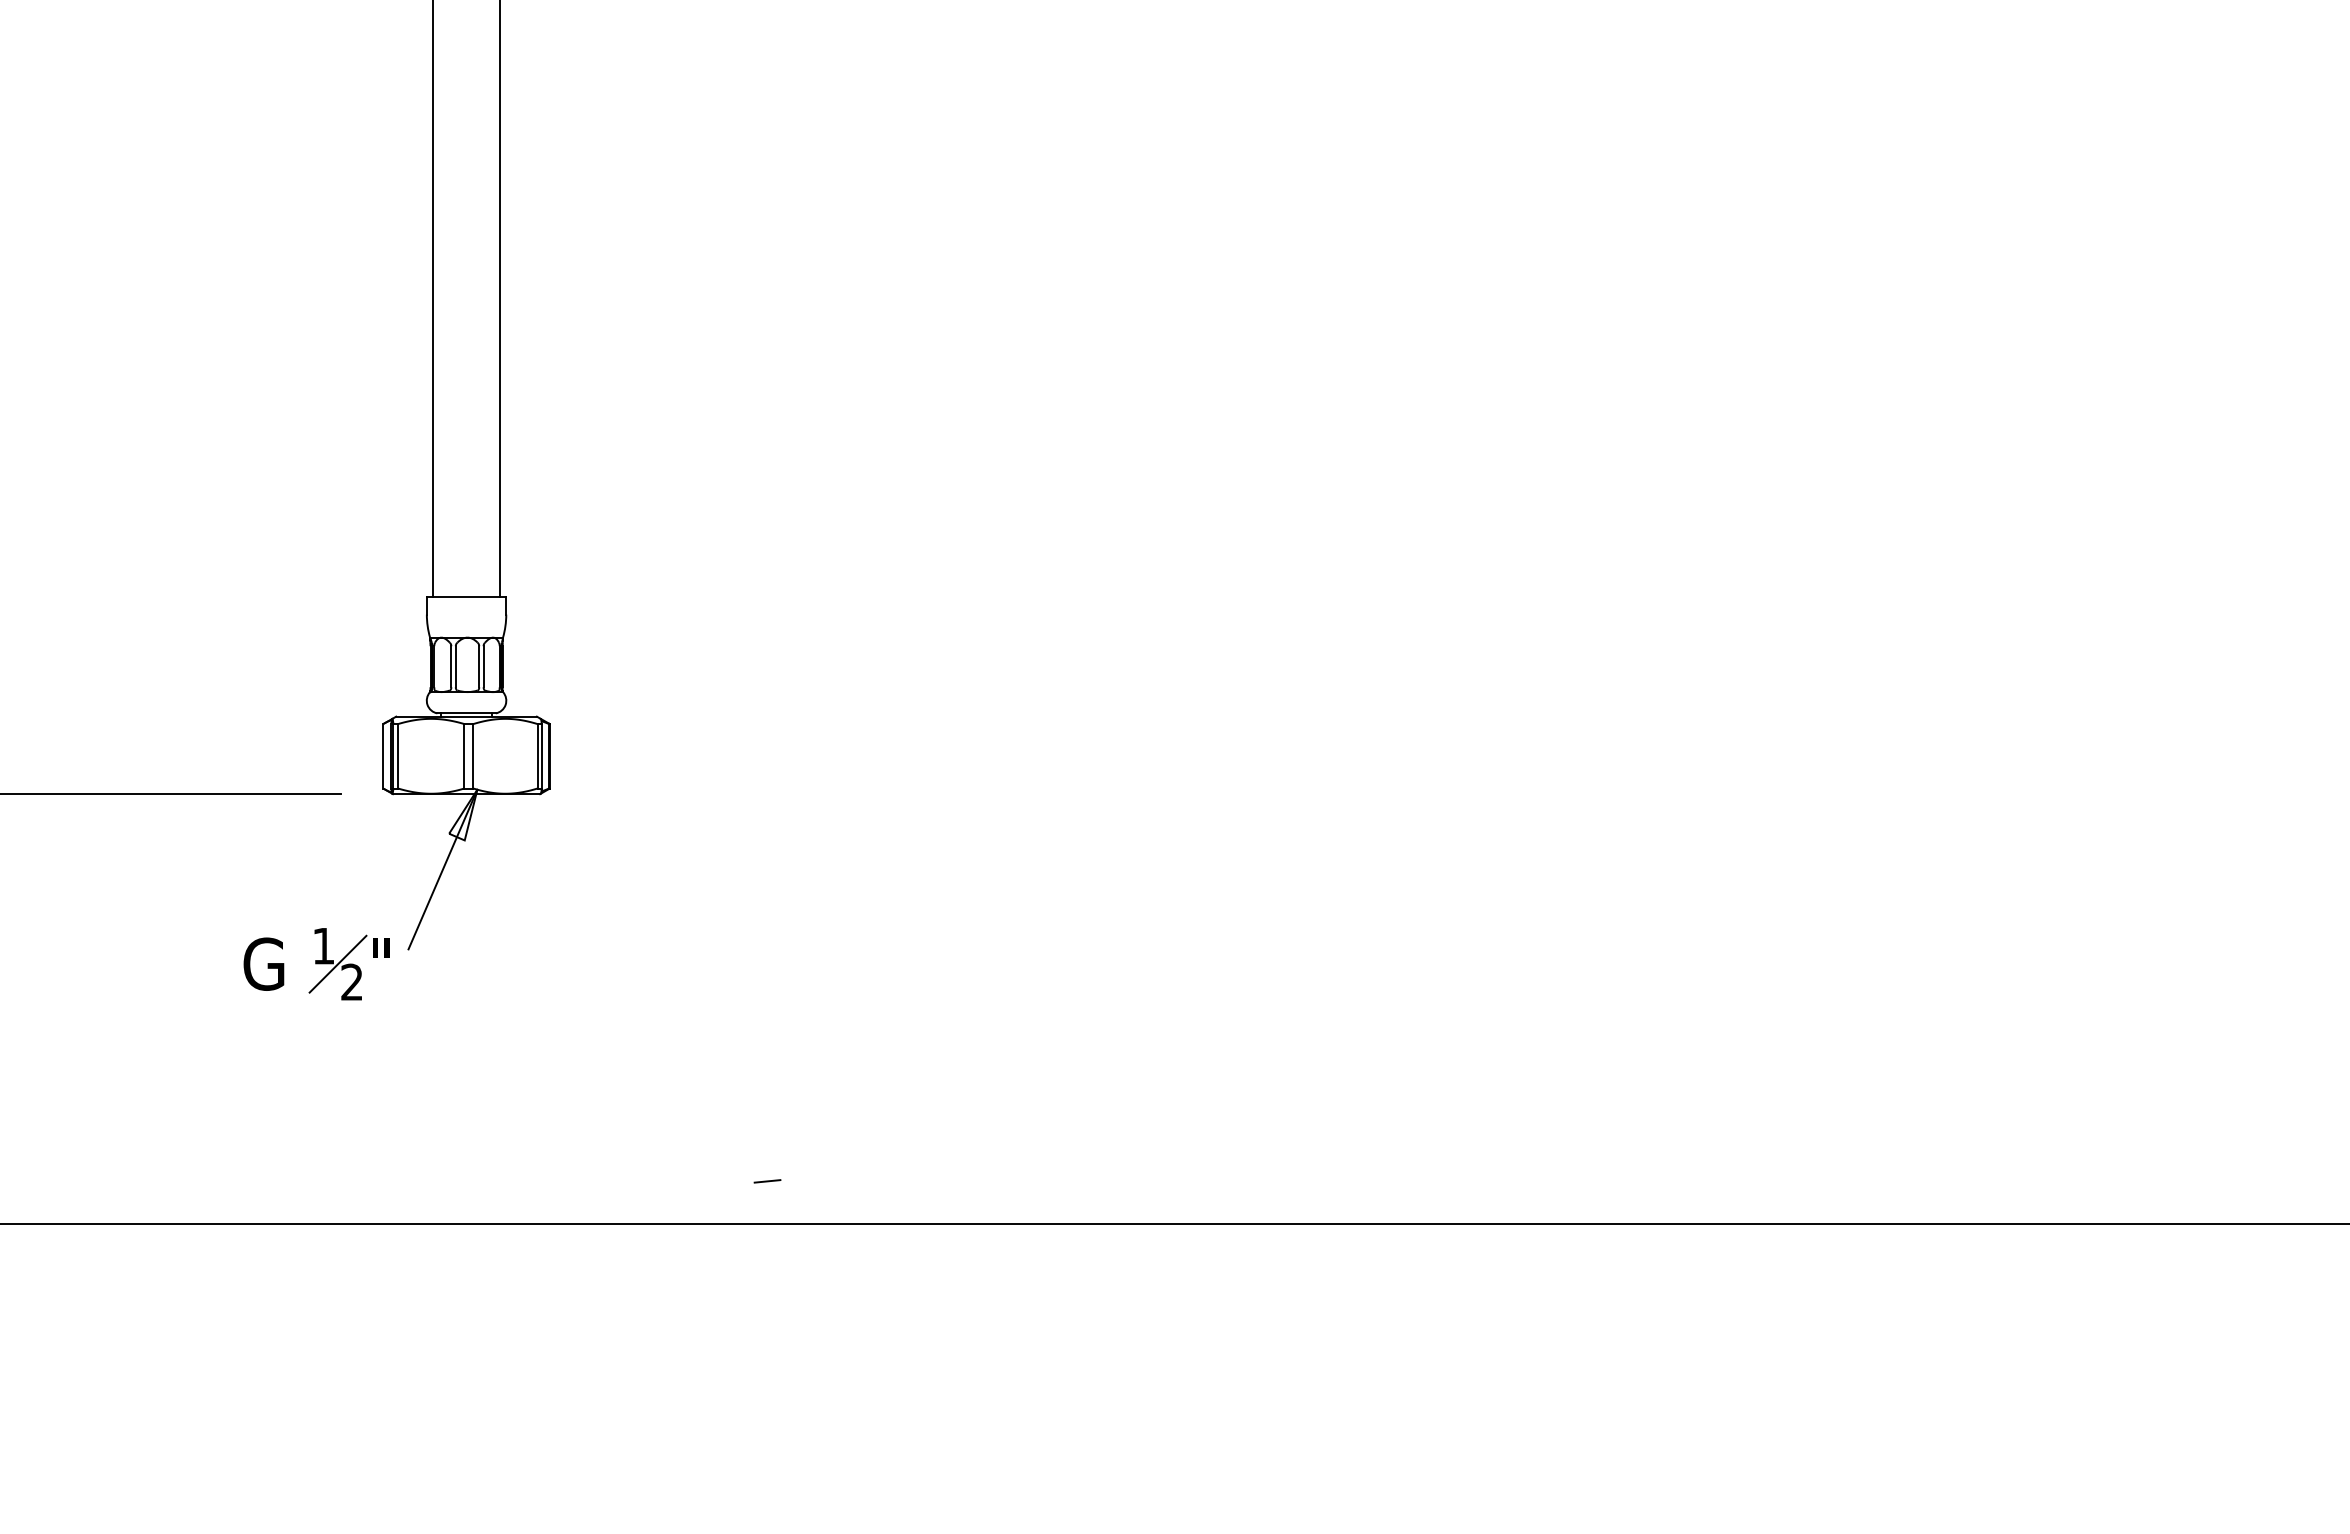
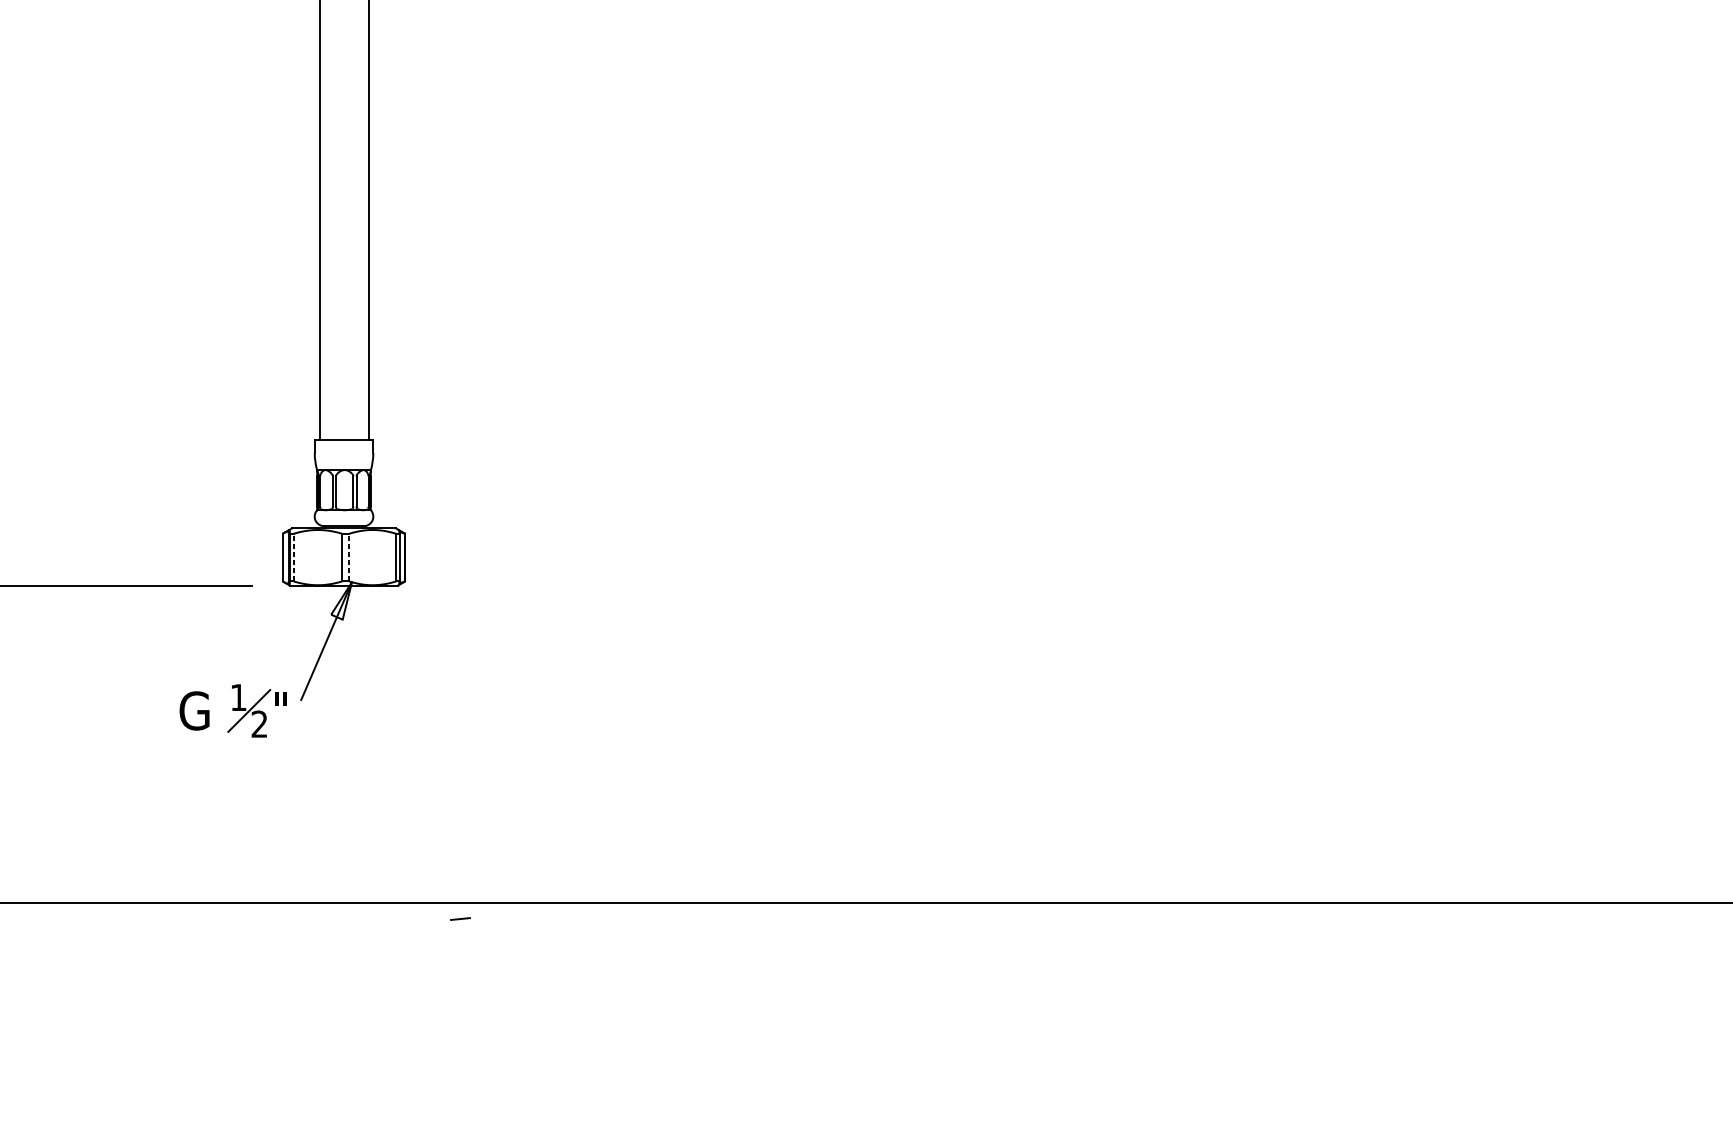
line: (398, 755) -> (293, 557), solid -> dashed
line: (473, 755) -> (349, 557), solid -> dashed
line: (767, 1181) -> (460, 919), moved

